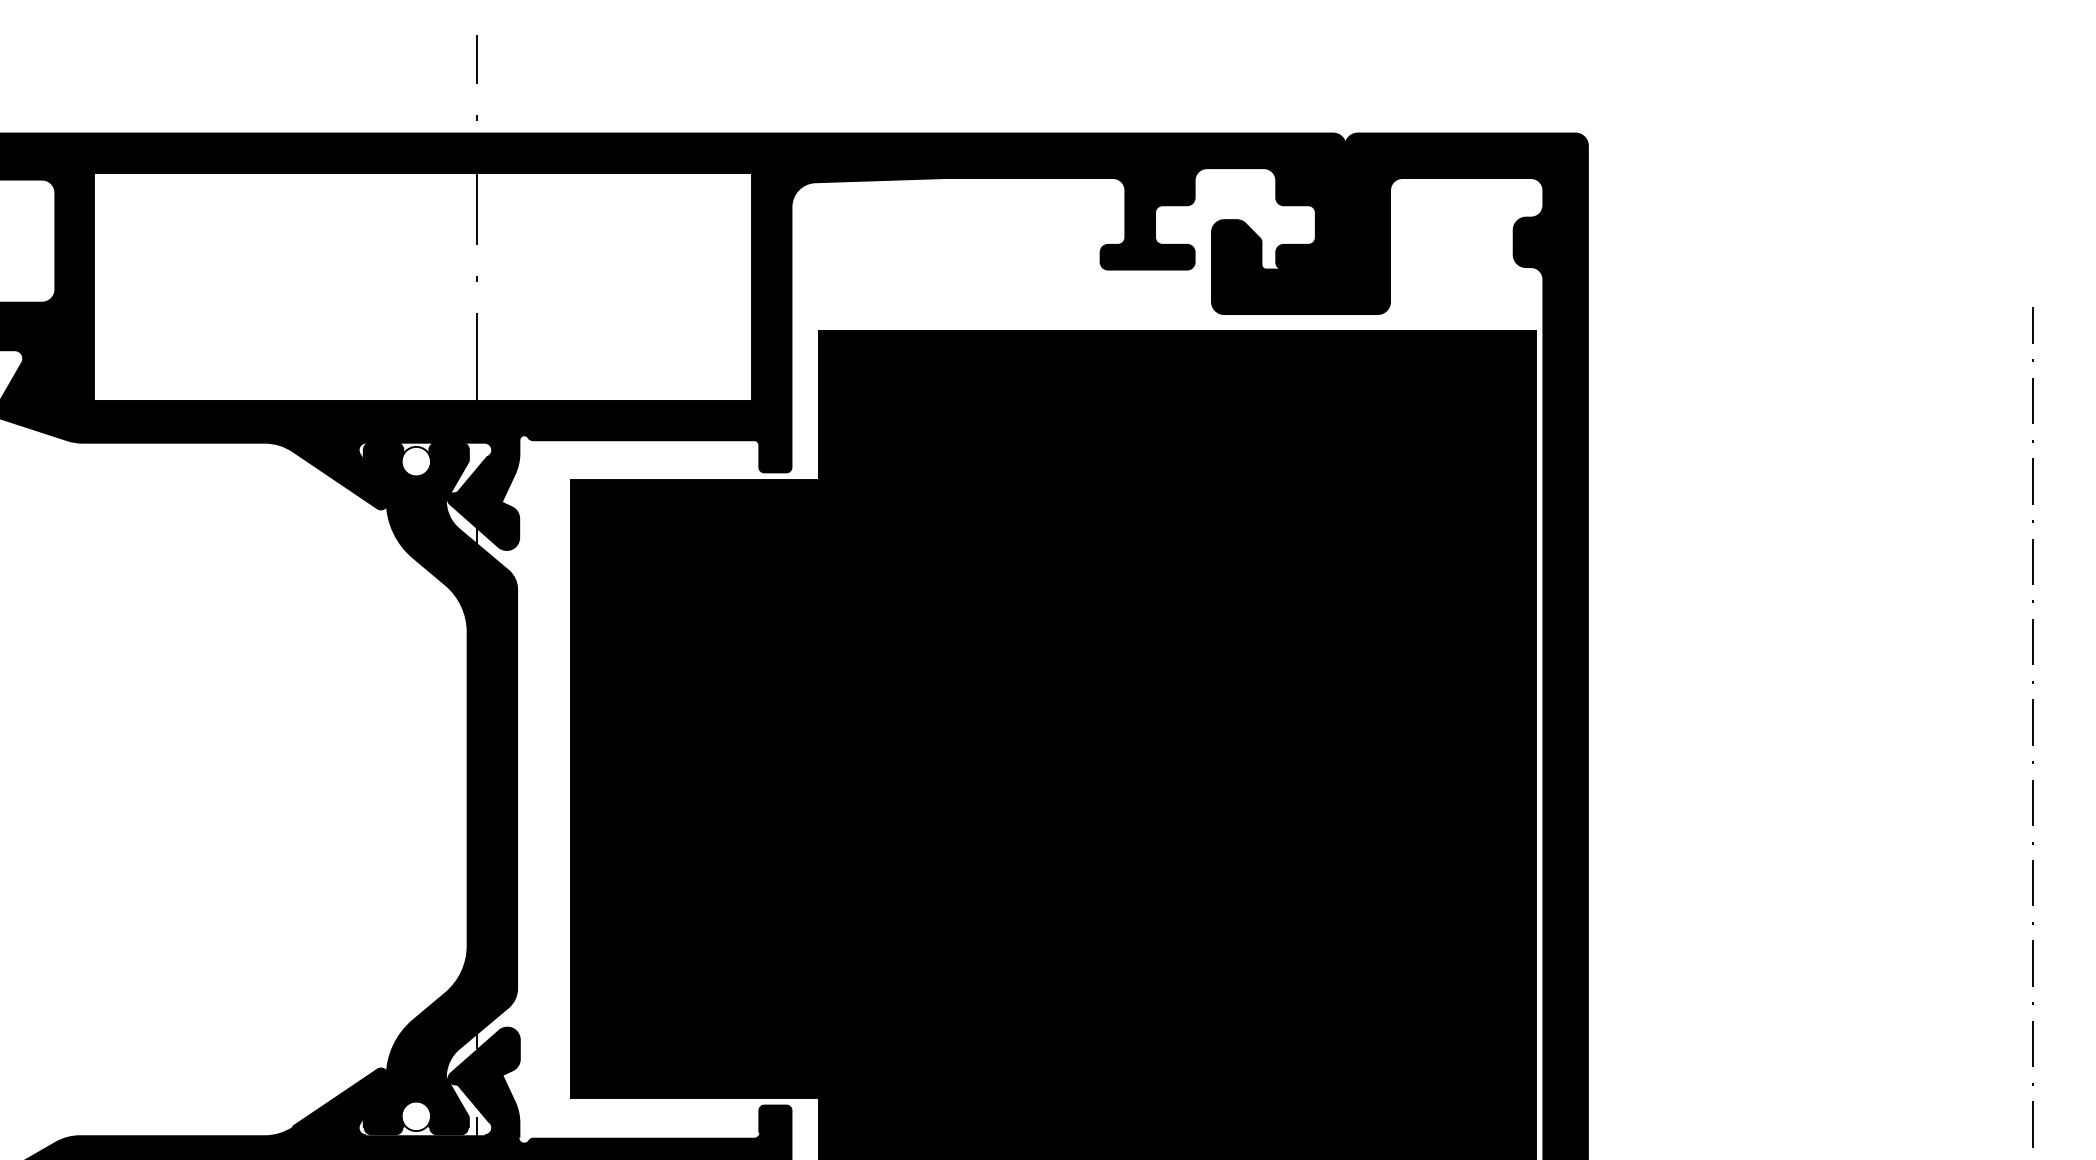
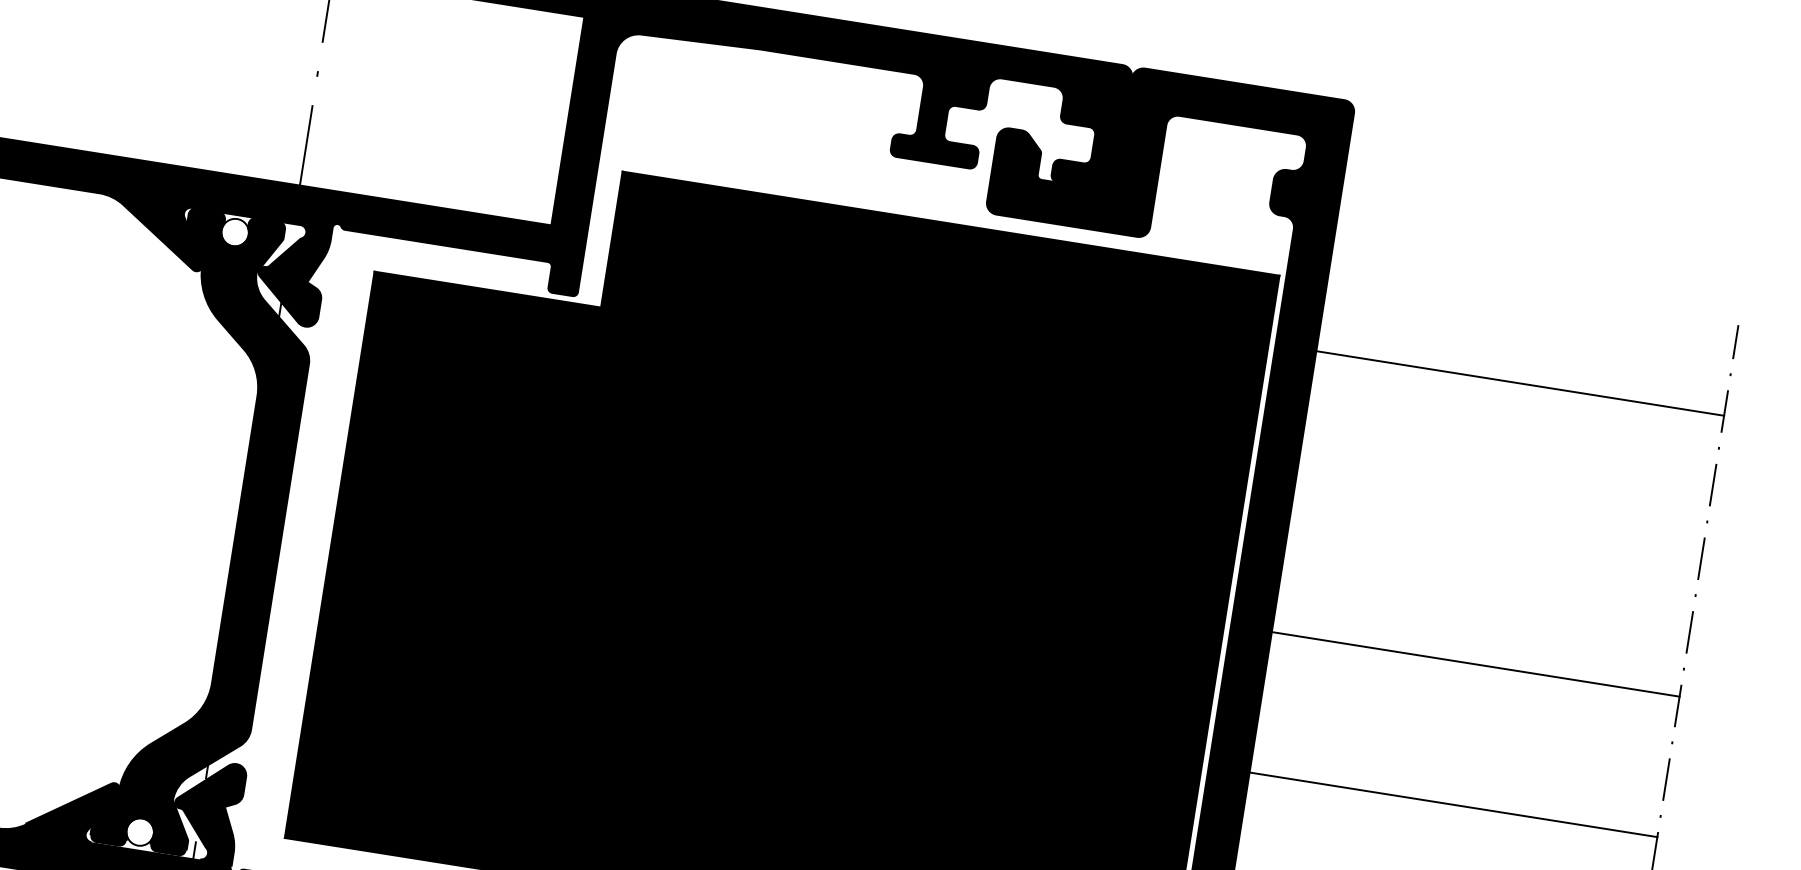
line: (1810, 405) -> (1520, 383), added
line: (1810, 712) -> (1475, 664), added
line: (1810, 865) -> (1453, 804), added

